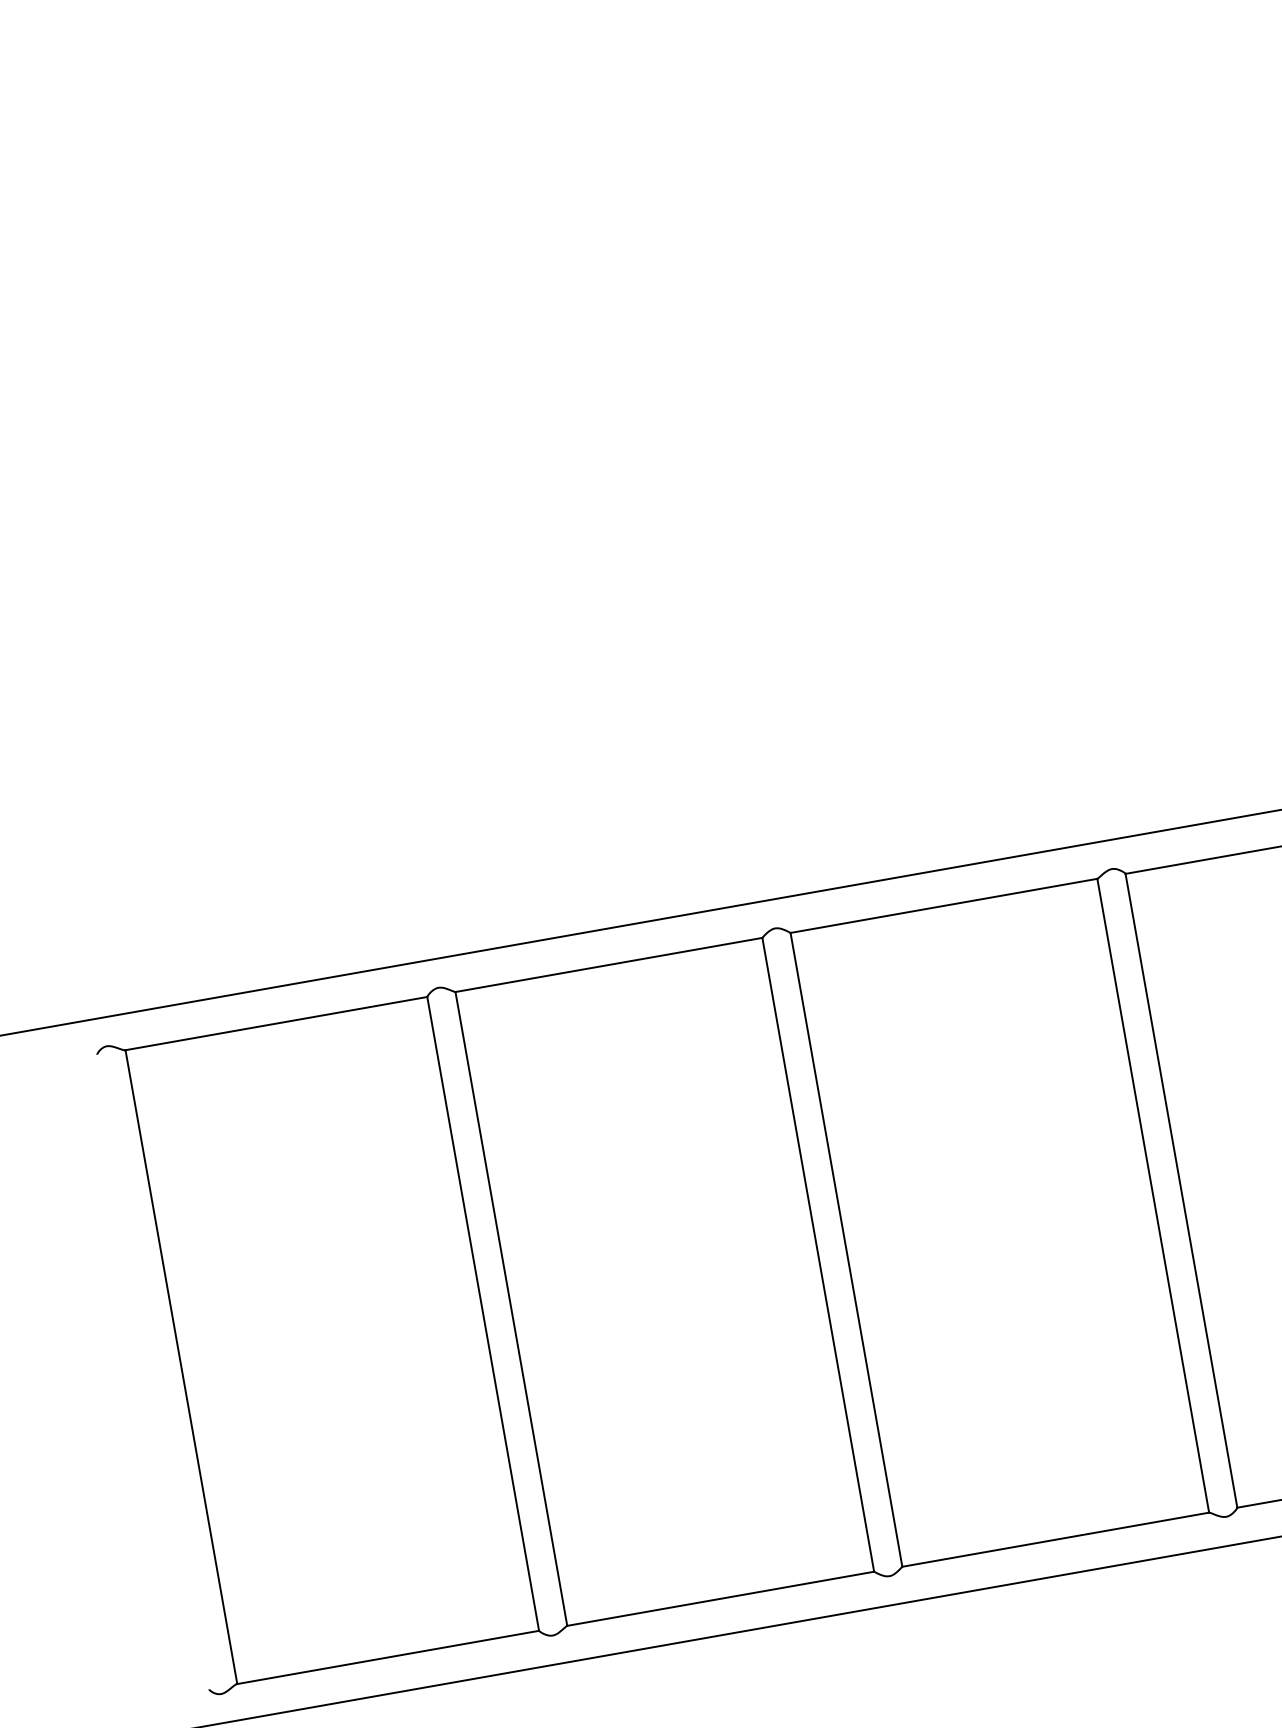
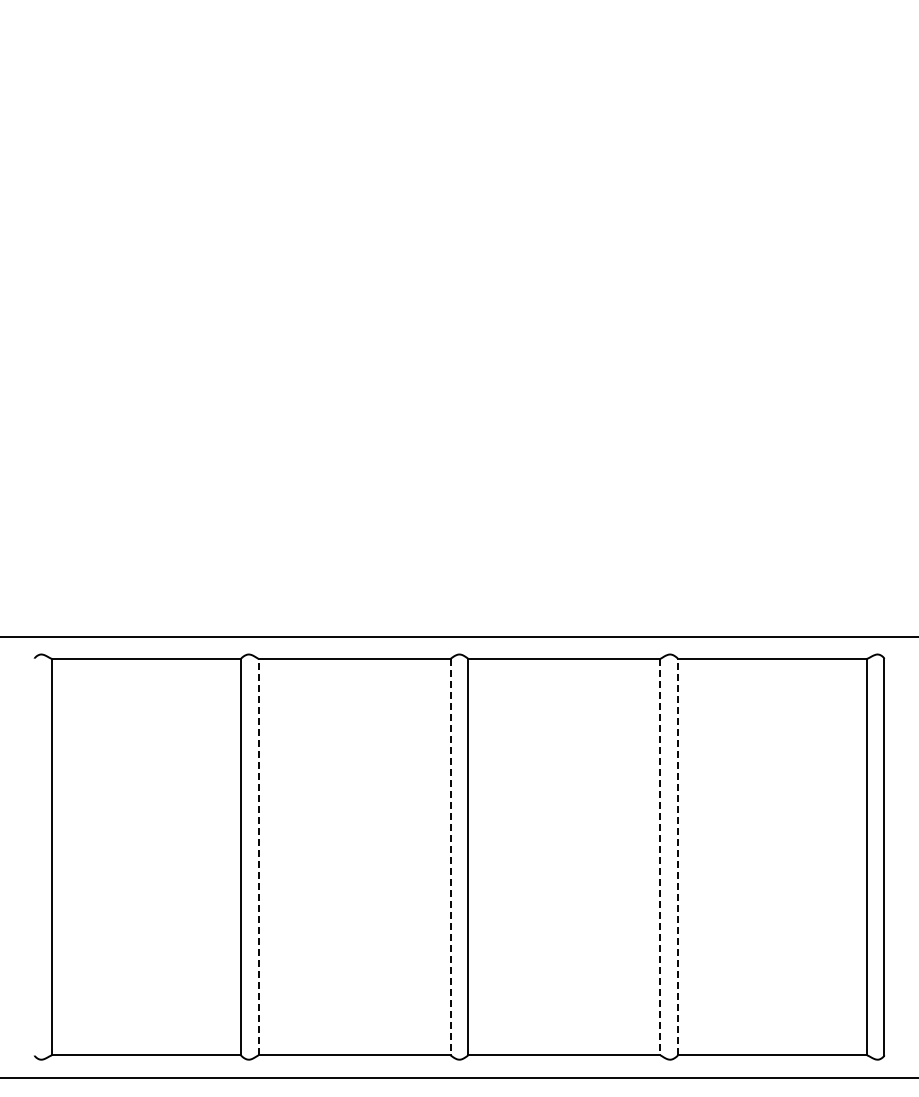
line: (1180, 1189) -> (677, 856), solid -> dashed
line: (1153, 1196) -> (660, 857), solid -> dashed
line: (818, 1255) -> (450, 857), solid -> dashed
line: (510, 1308) -> (258, 856), solid -> dashed

